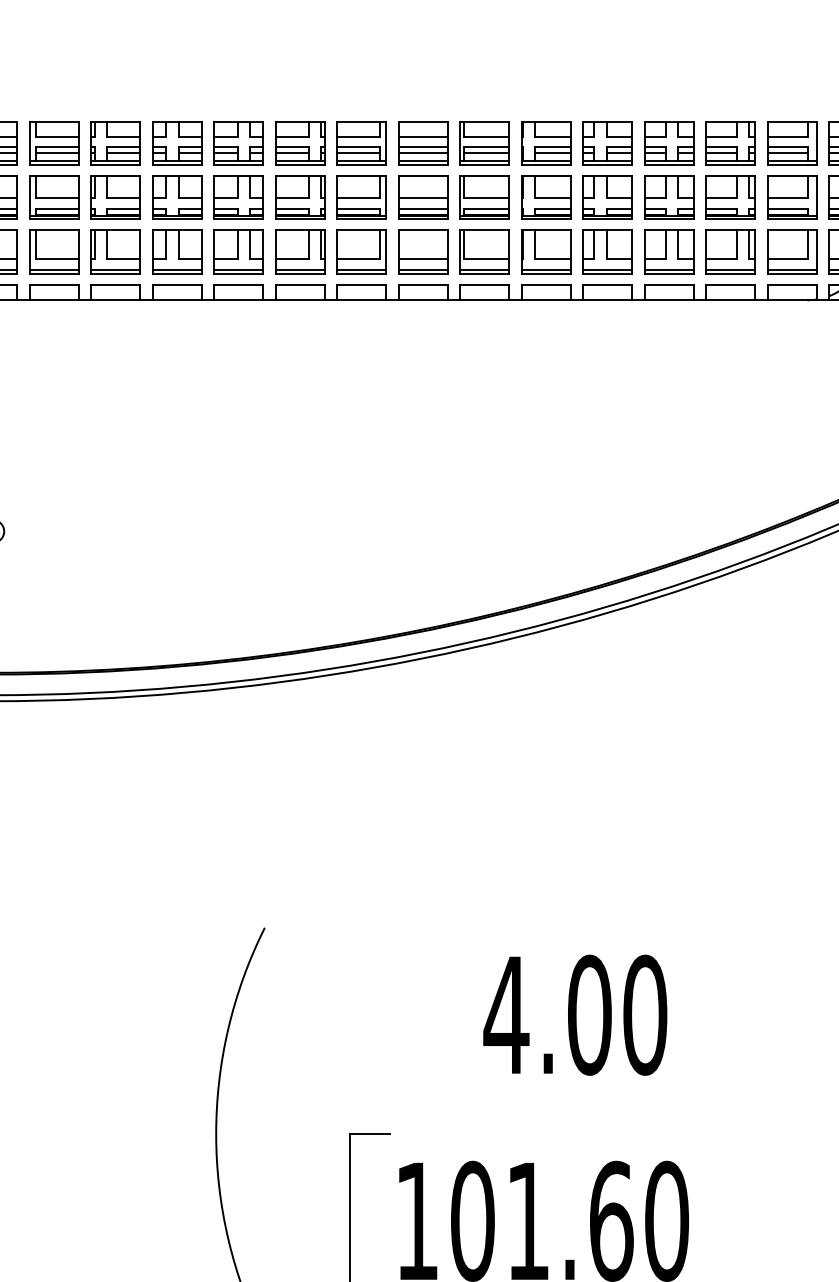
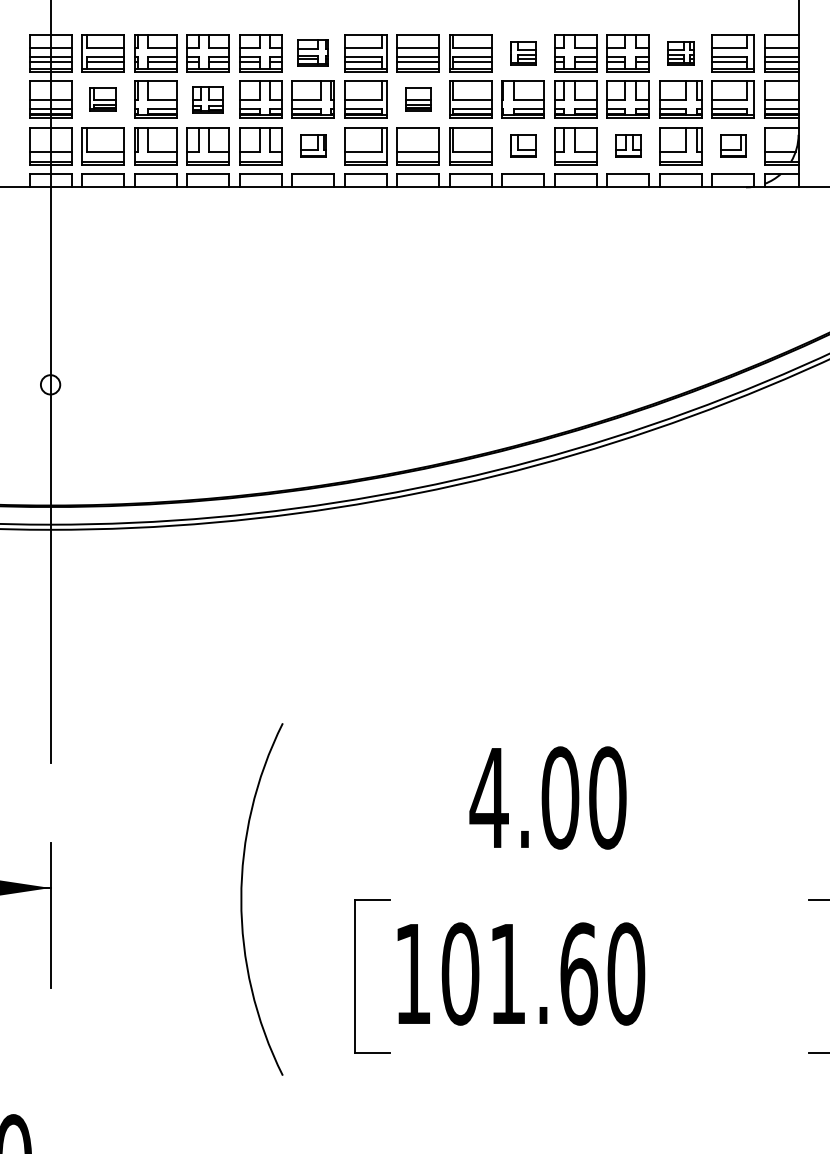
part: (299, 143) -> (312, 53), size x0.7
part: (545, 143) -> (522, 53), size x0.6
part: (730, 143) -> (680, 53), size x0.6
part: (53, 197) -> (102, 99), size x0.6
part: (176, 197) -> (207, 99), size x0.7
part: (422, 197) -> (417, 99), size x0.6
part: (299, 252) -> (312, 146), size x0.6
part: (545, 252) -> (522, 146), size x0.6
part: (668, 252) -> (627, 146), size x0.6
part: (791, 252) -> (732, 146), size x0.6

